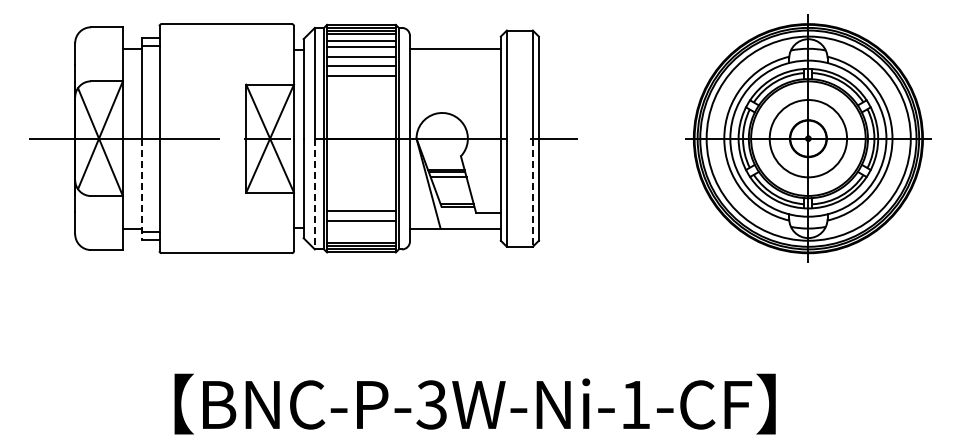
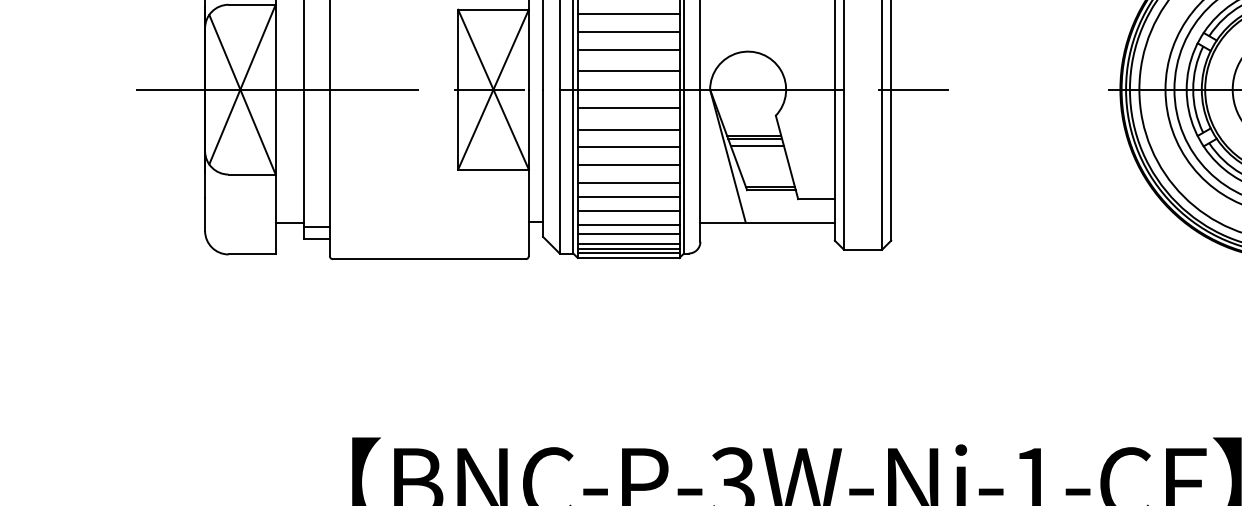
line: (361, 87) -> (628, 13), added
line: (361, 99) -> (628, 31), added
line: (361, 111) -> (628, 49), added
line: (361, 126) -> (628, 71), added
line: (361, 151) -> (628, 108), added
line: (361, 165) -> (628, 129), added
line: (361, 177) -> (628, 147), added
line: (142, 189) -> (304, 164), dashed -> solid
line: (361, 189) -> (628, 164), added
line: (532, 193) -> (881, 170), dashed -> solid
line: (314, 194) -> (559, 172), dashed -> solid
line: (361, 201) -> (628, 182), added
line: (361, 230) -> (628, 225), added
line: (361, 236) -> (628, 234), added

